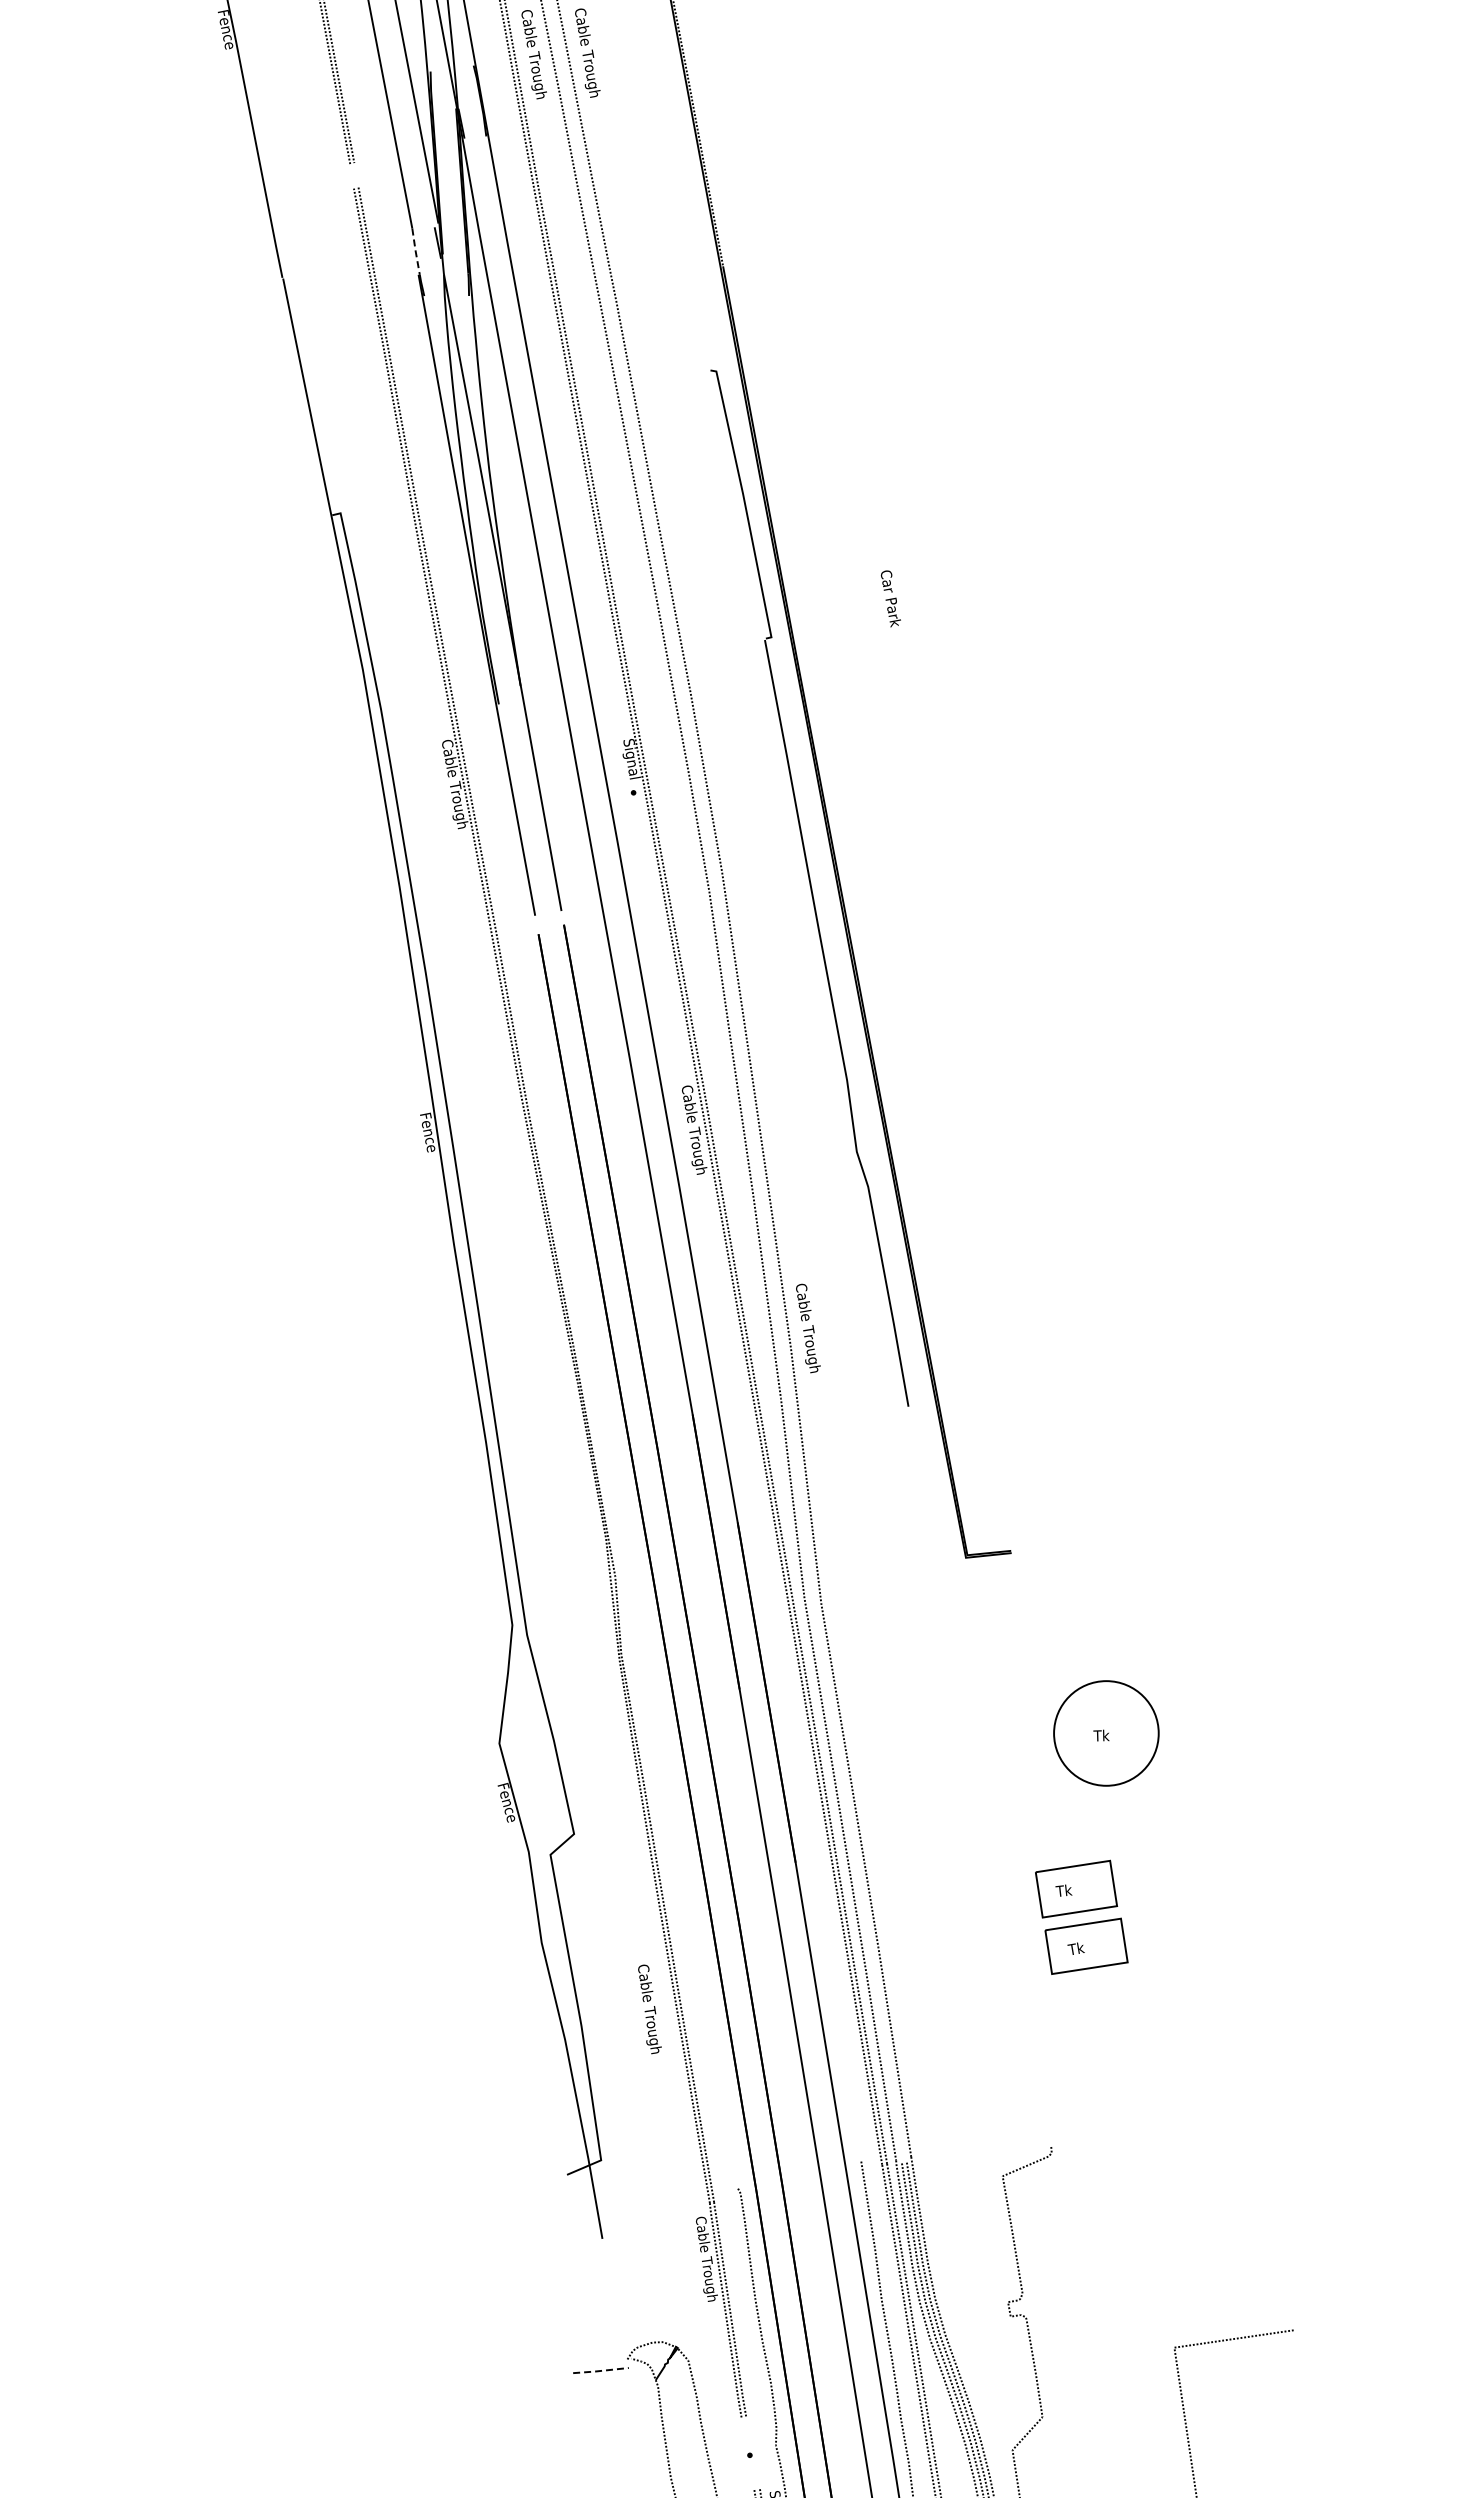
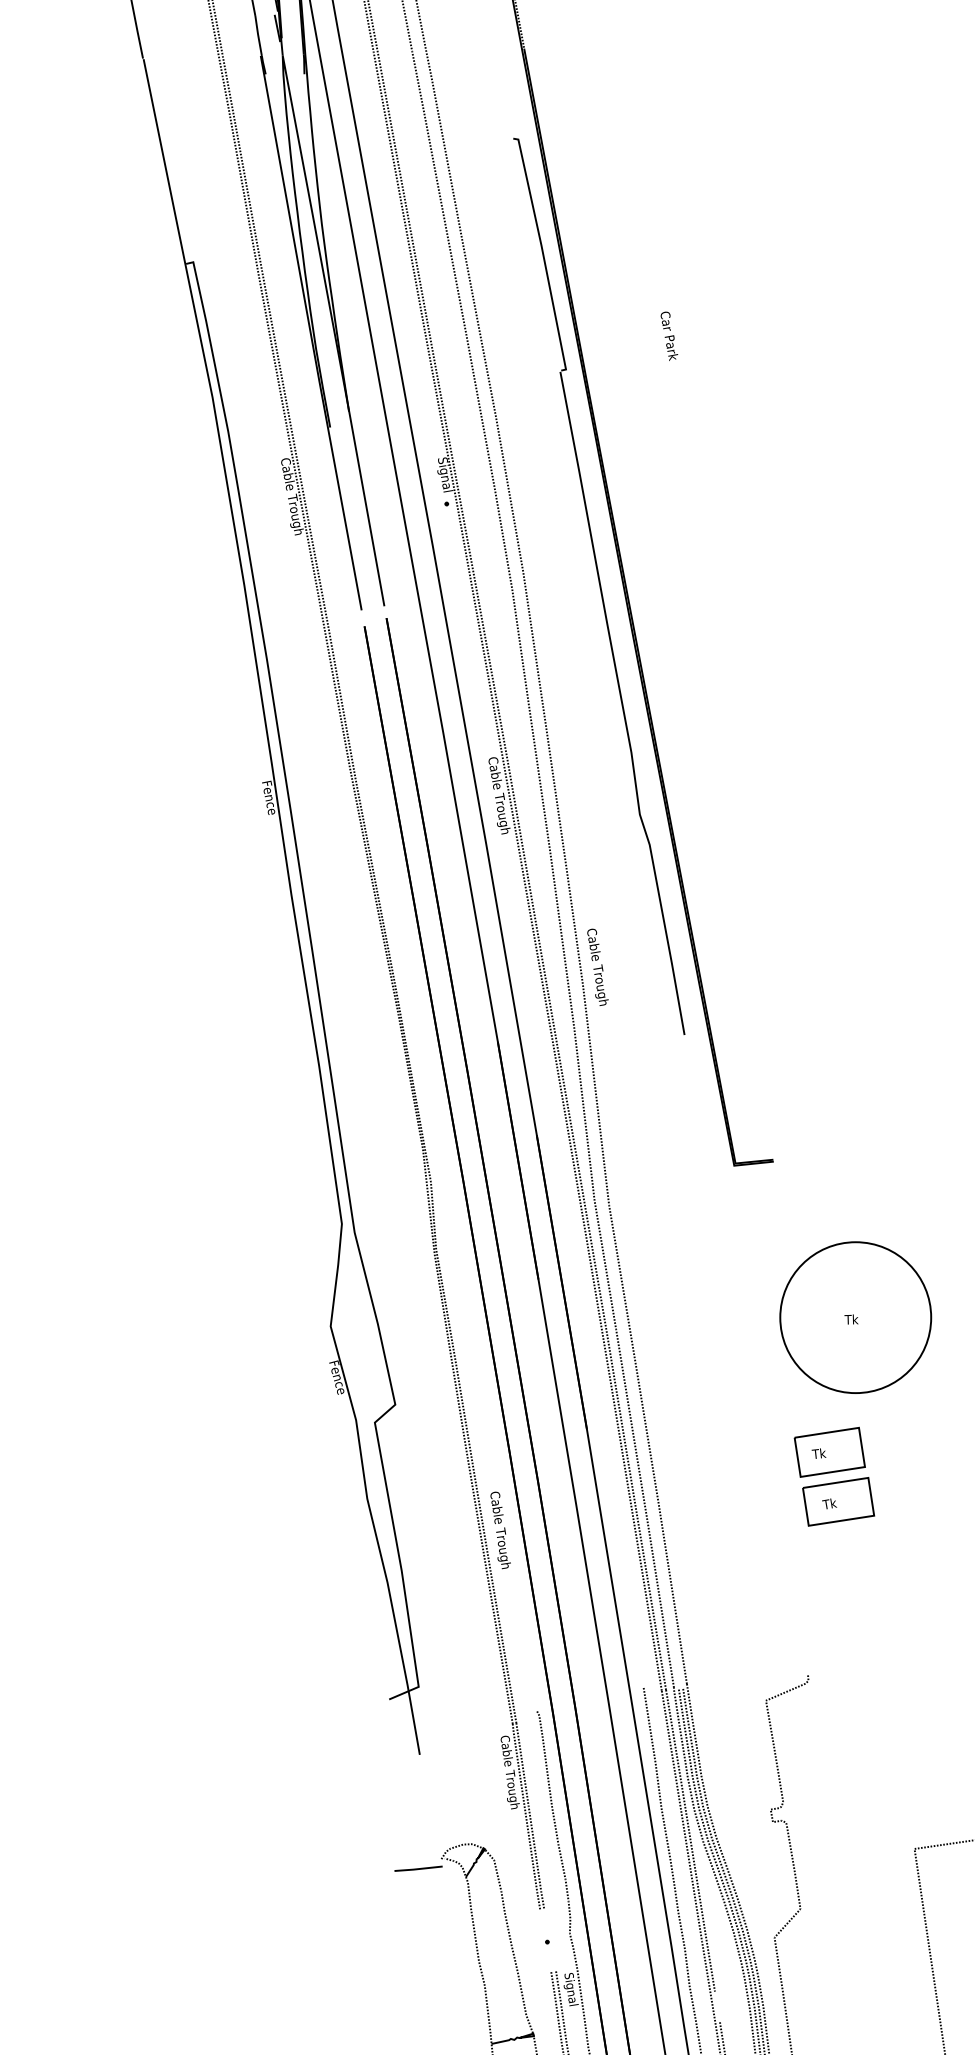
line: (415, 251) -> (258, 35), dashed -> solid
circle: (1106, 1733) -> (855, 1317), size x1.67
text: (649, 2009) -> (500, 1530), moved
line: (600, 2371) -> (418, 1869), dashed -> solid

